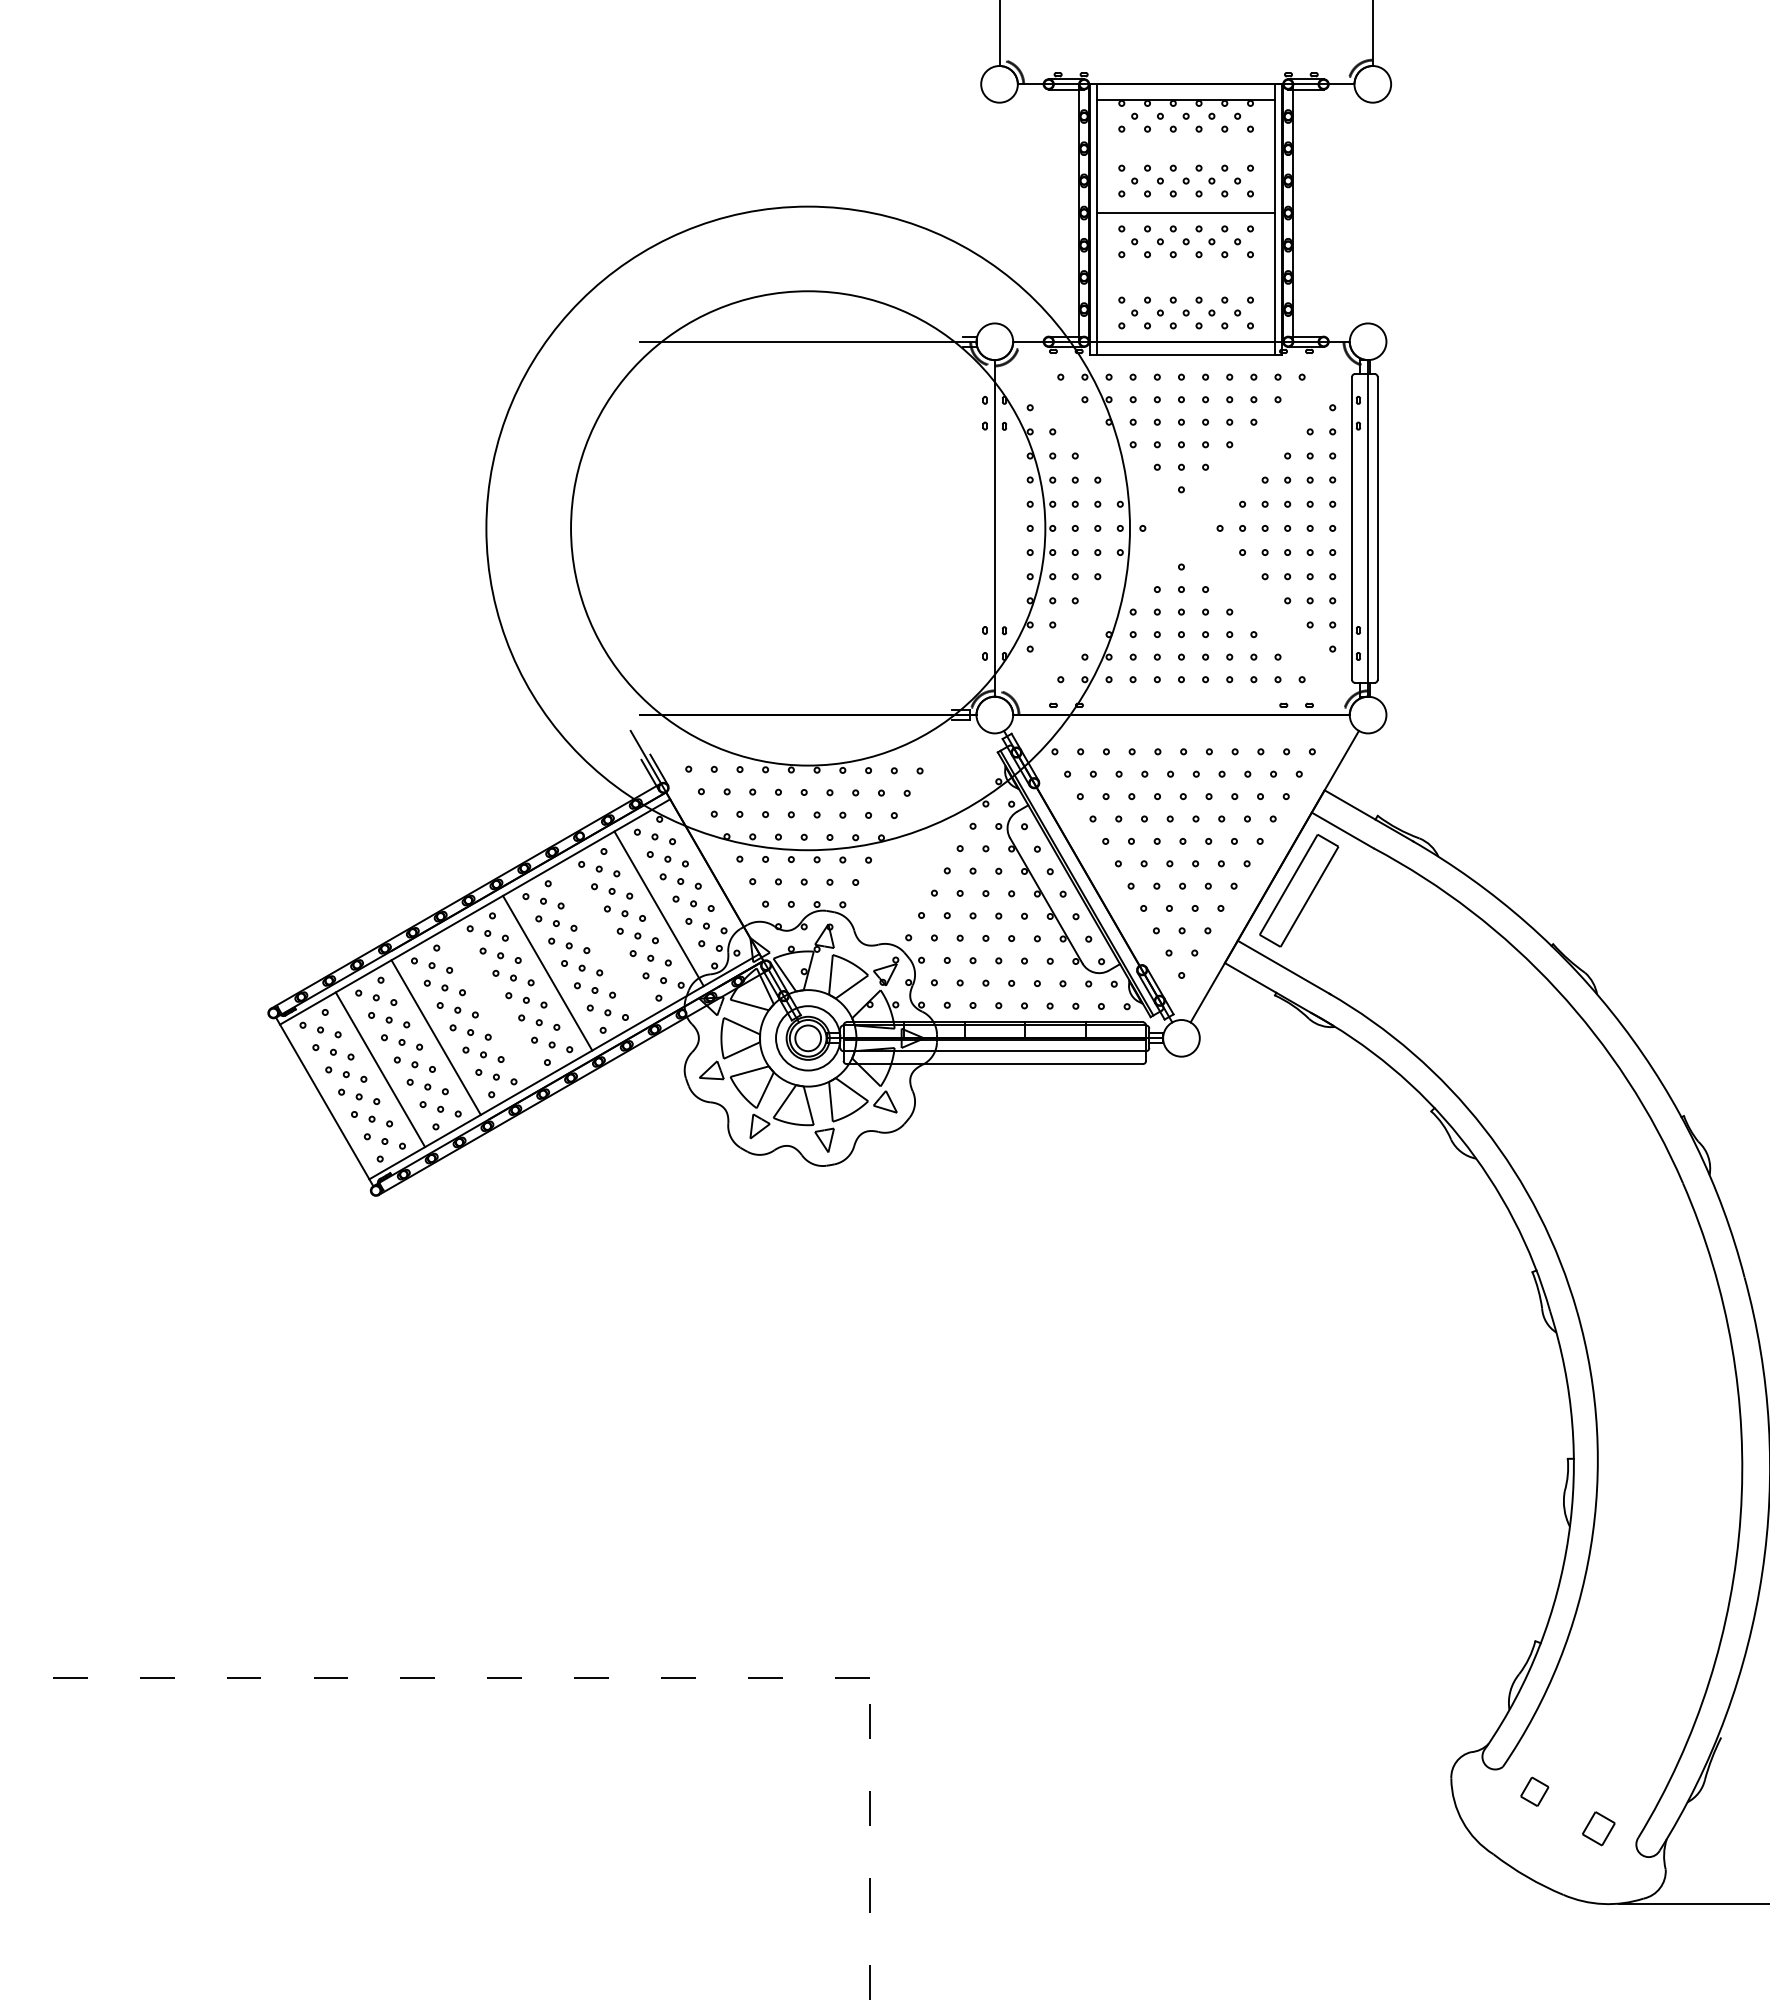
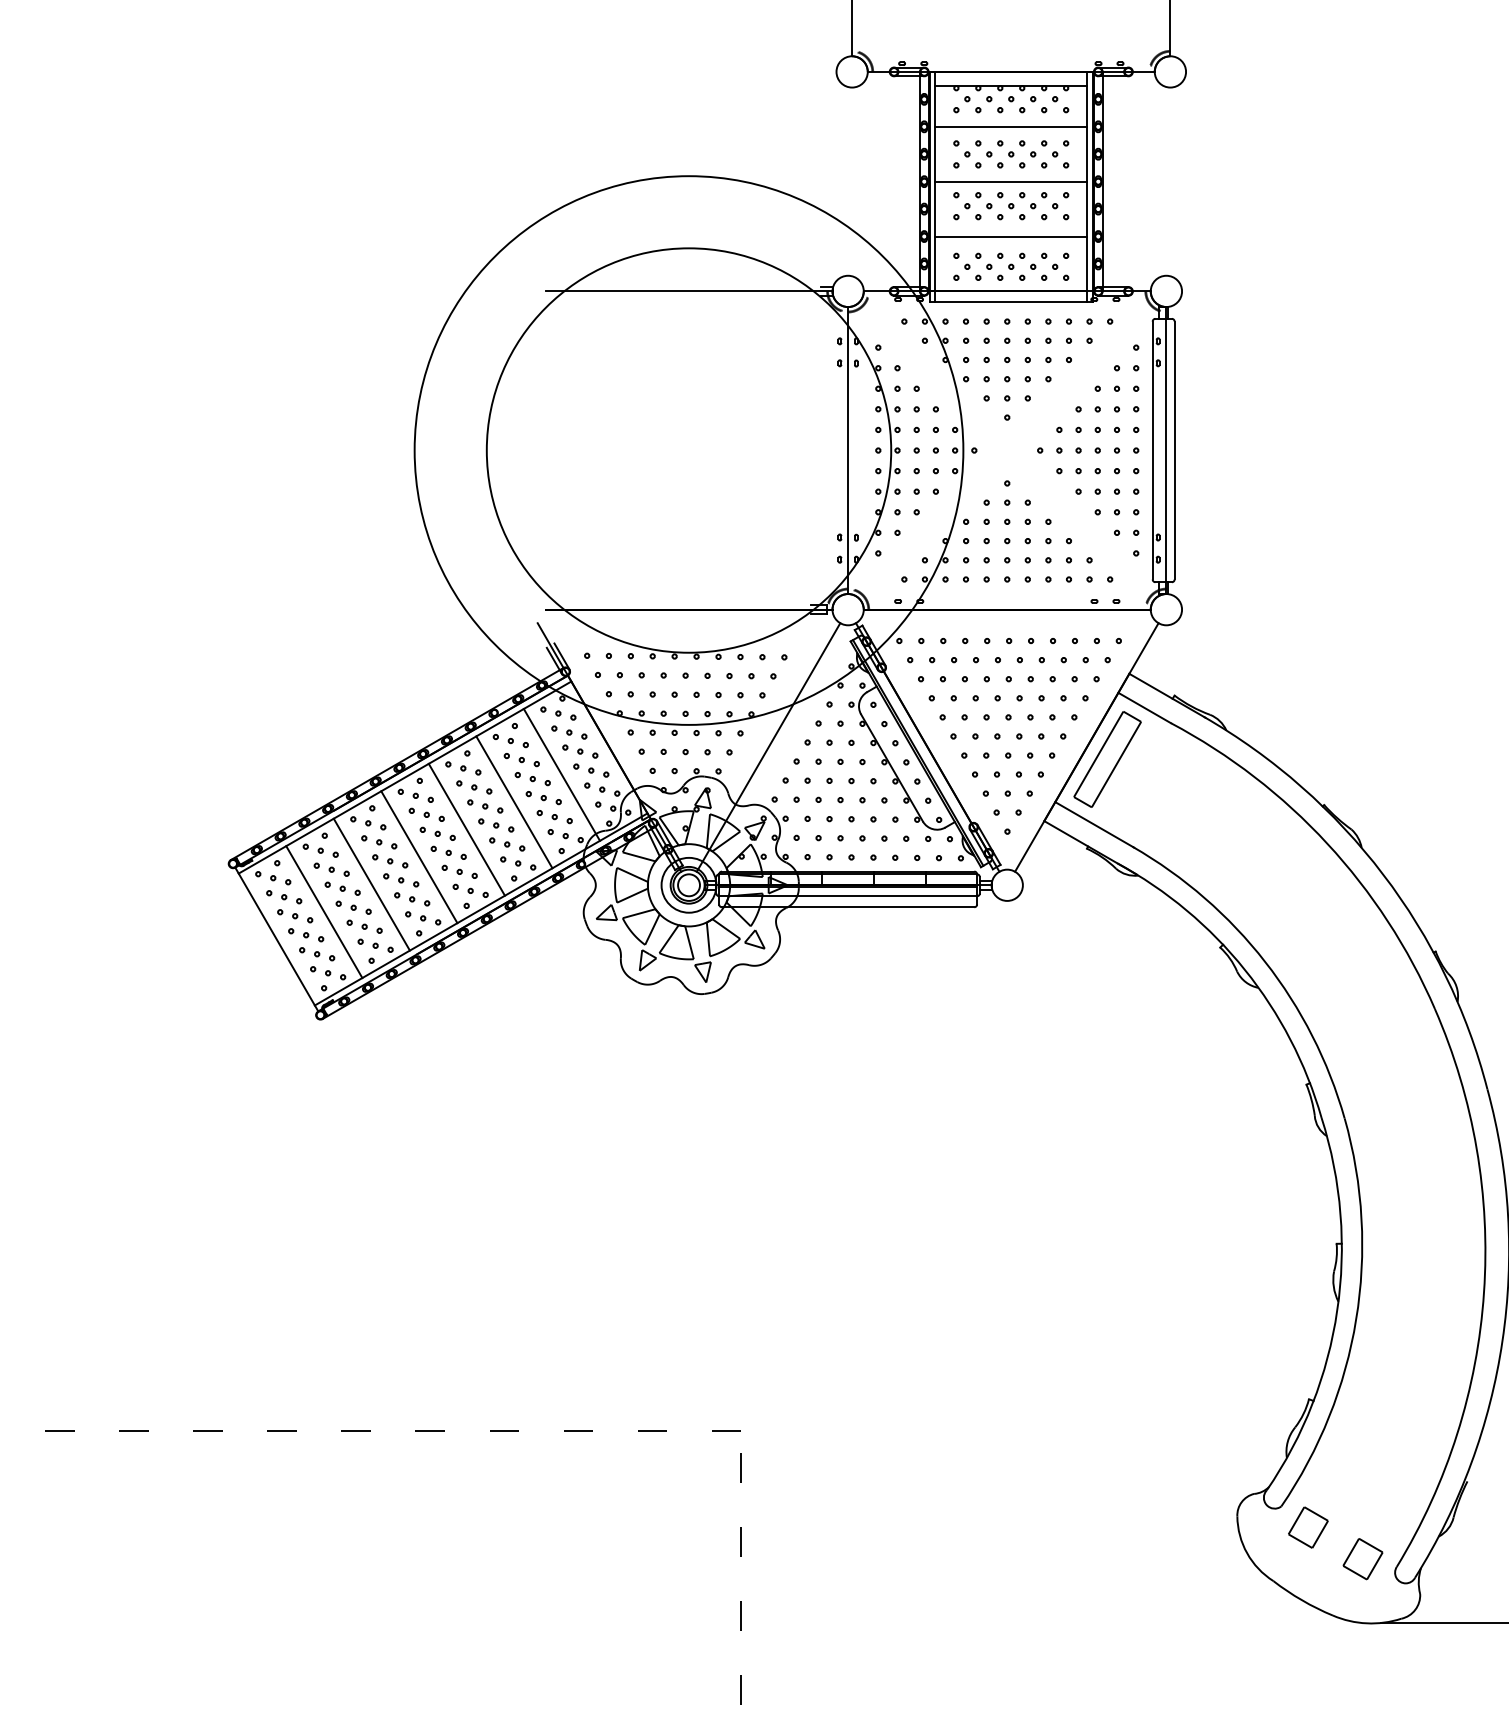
line: (1185, 148) -> (1010, 126), added
line: (1185, 277) -> (1010, 236), added
line: (901, 876) -> (768, 747), added
line: (603, 940) -> (514, 801), added
line: (491, 1005) -> (419, 857), added
part: (1534, 1791) -> (1308, 1527), size x1.67
part: (1598, 1828) -> (1362, 1558), size x1.43

